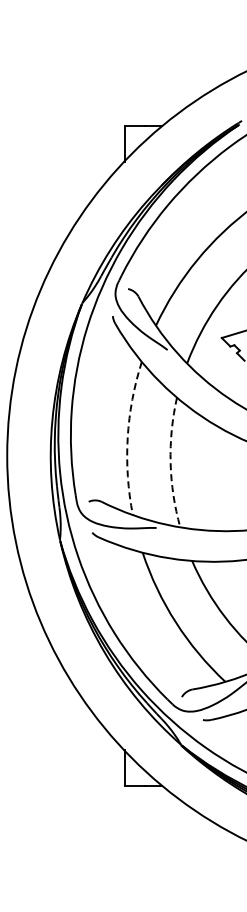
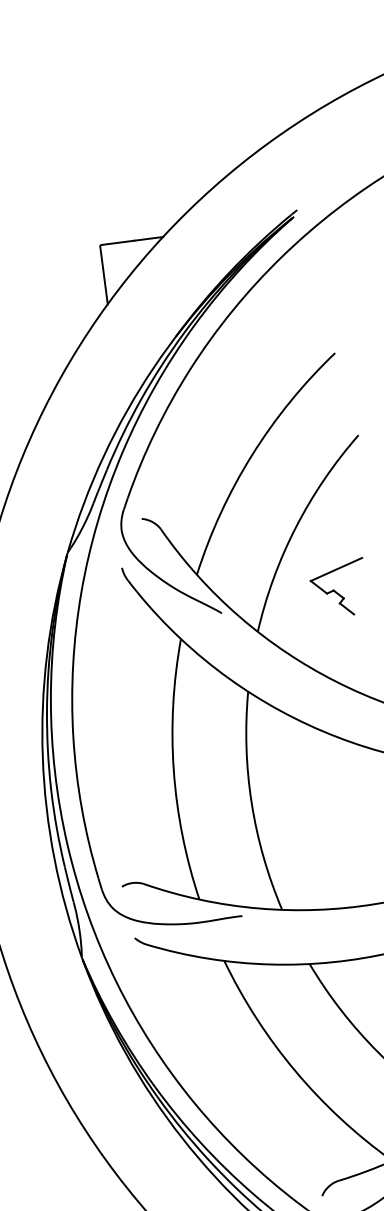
arc: (127, 437) -> (173, 769), dashed -> solid
arc: (170, 462) -> (251, 802), dashed -> solid

